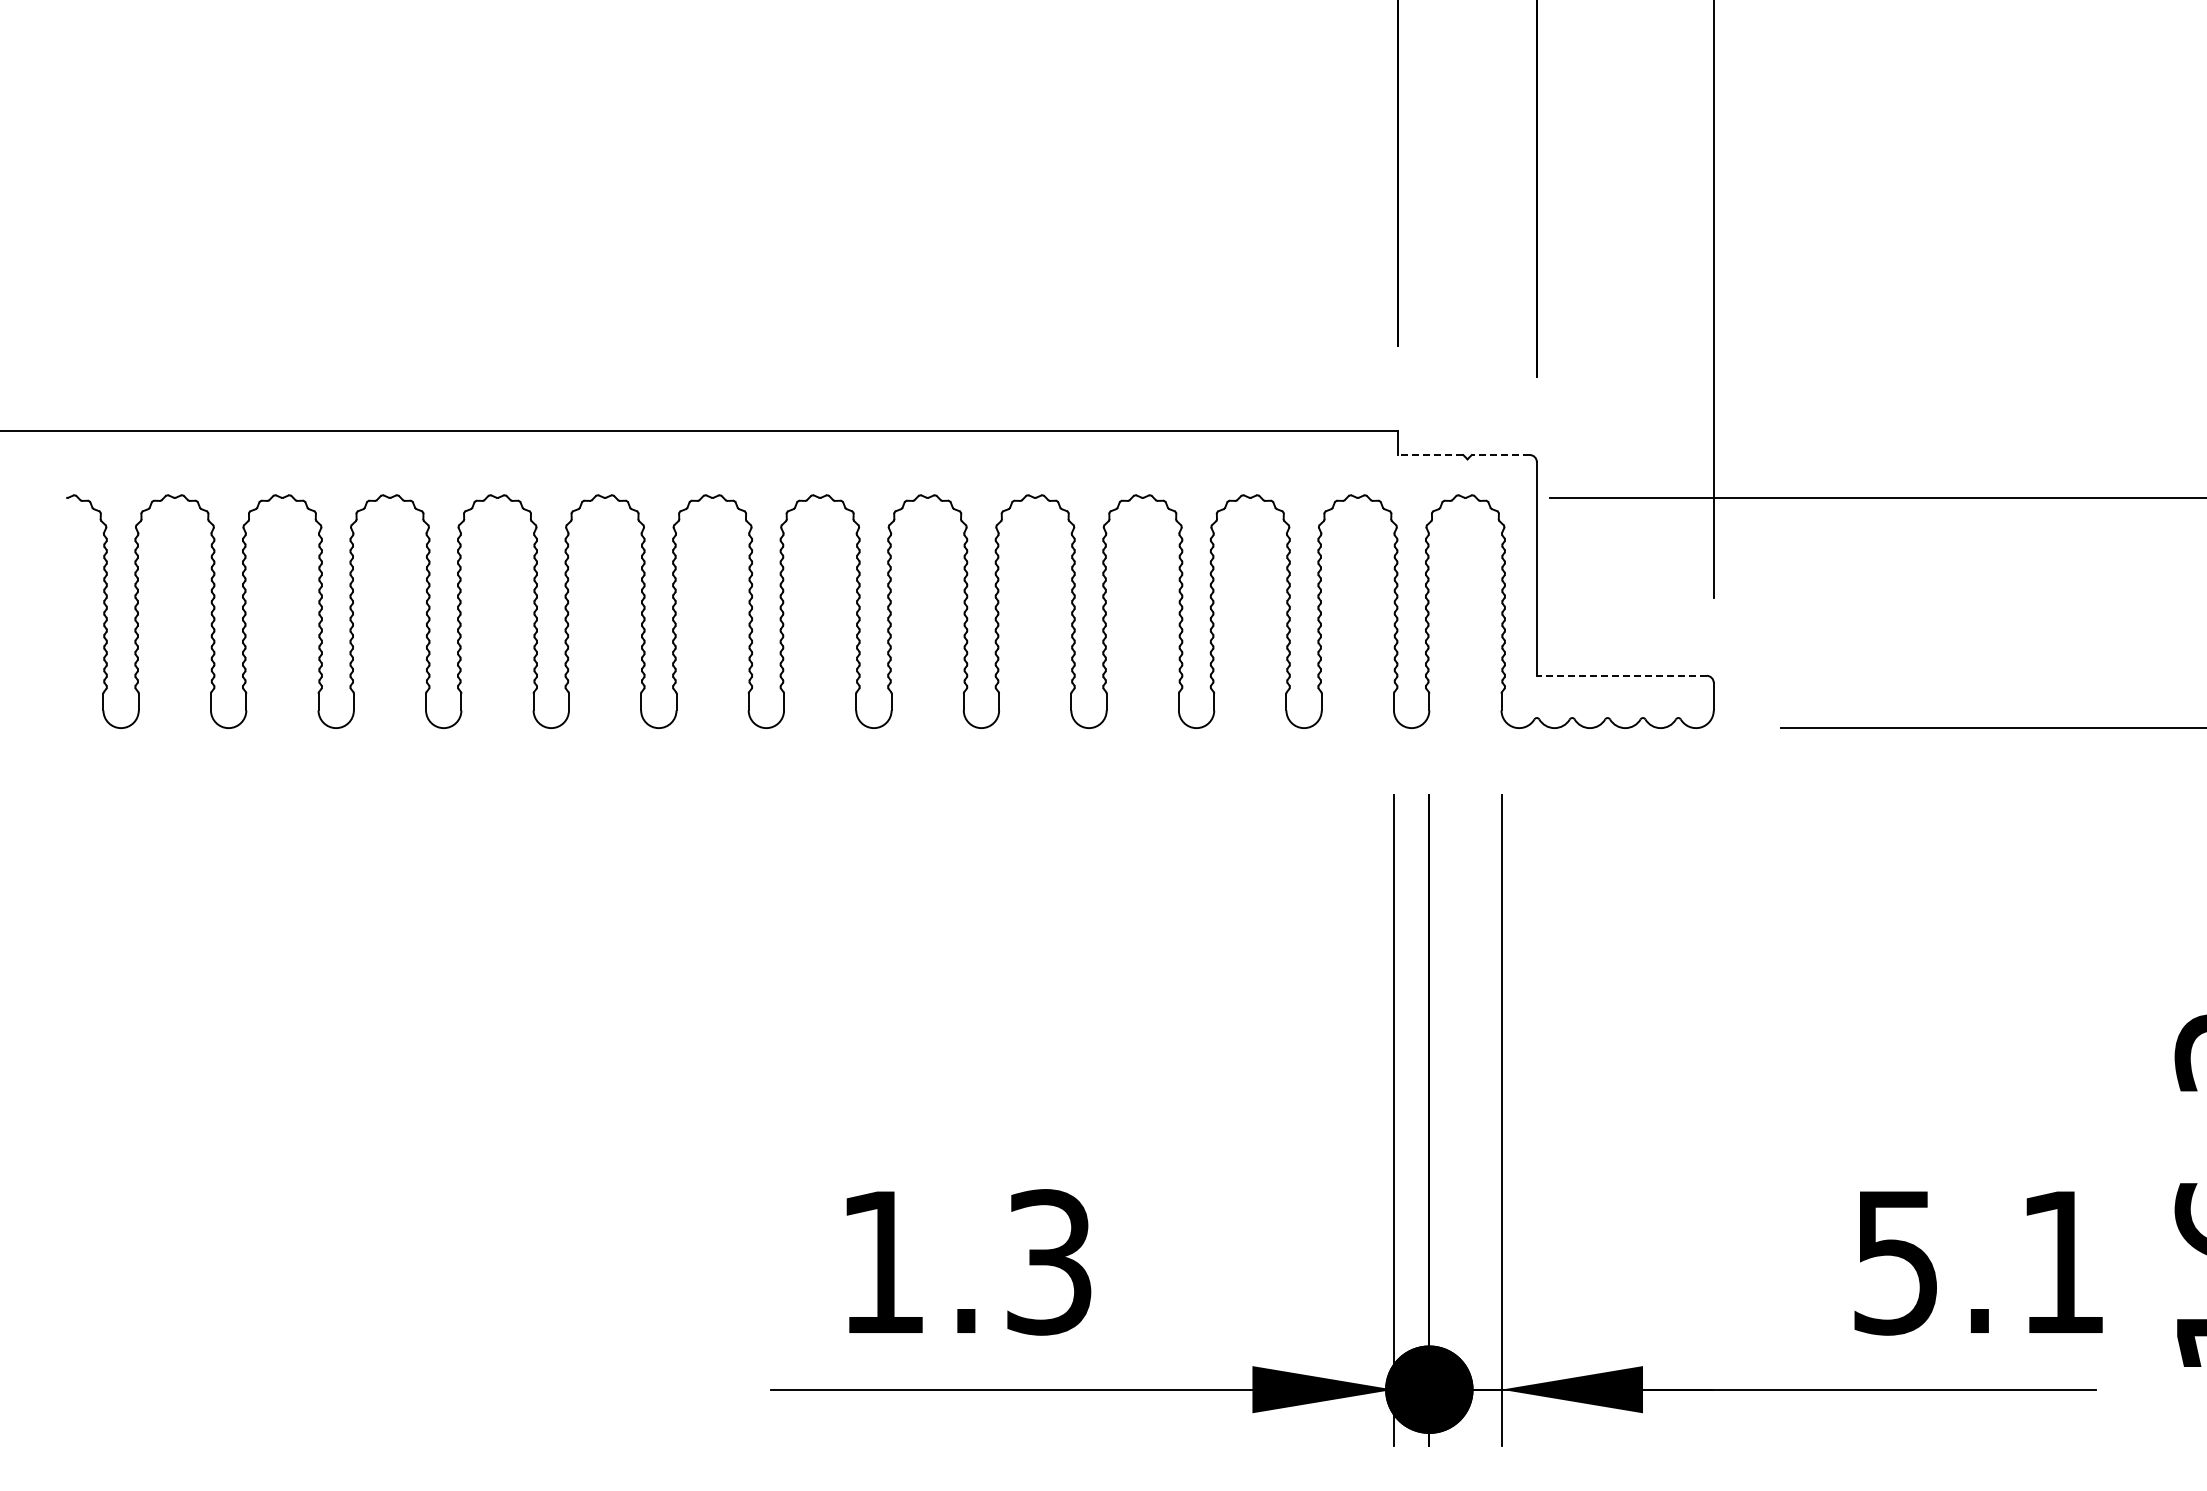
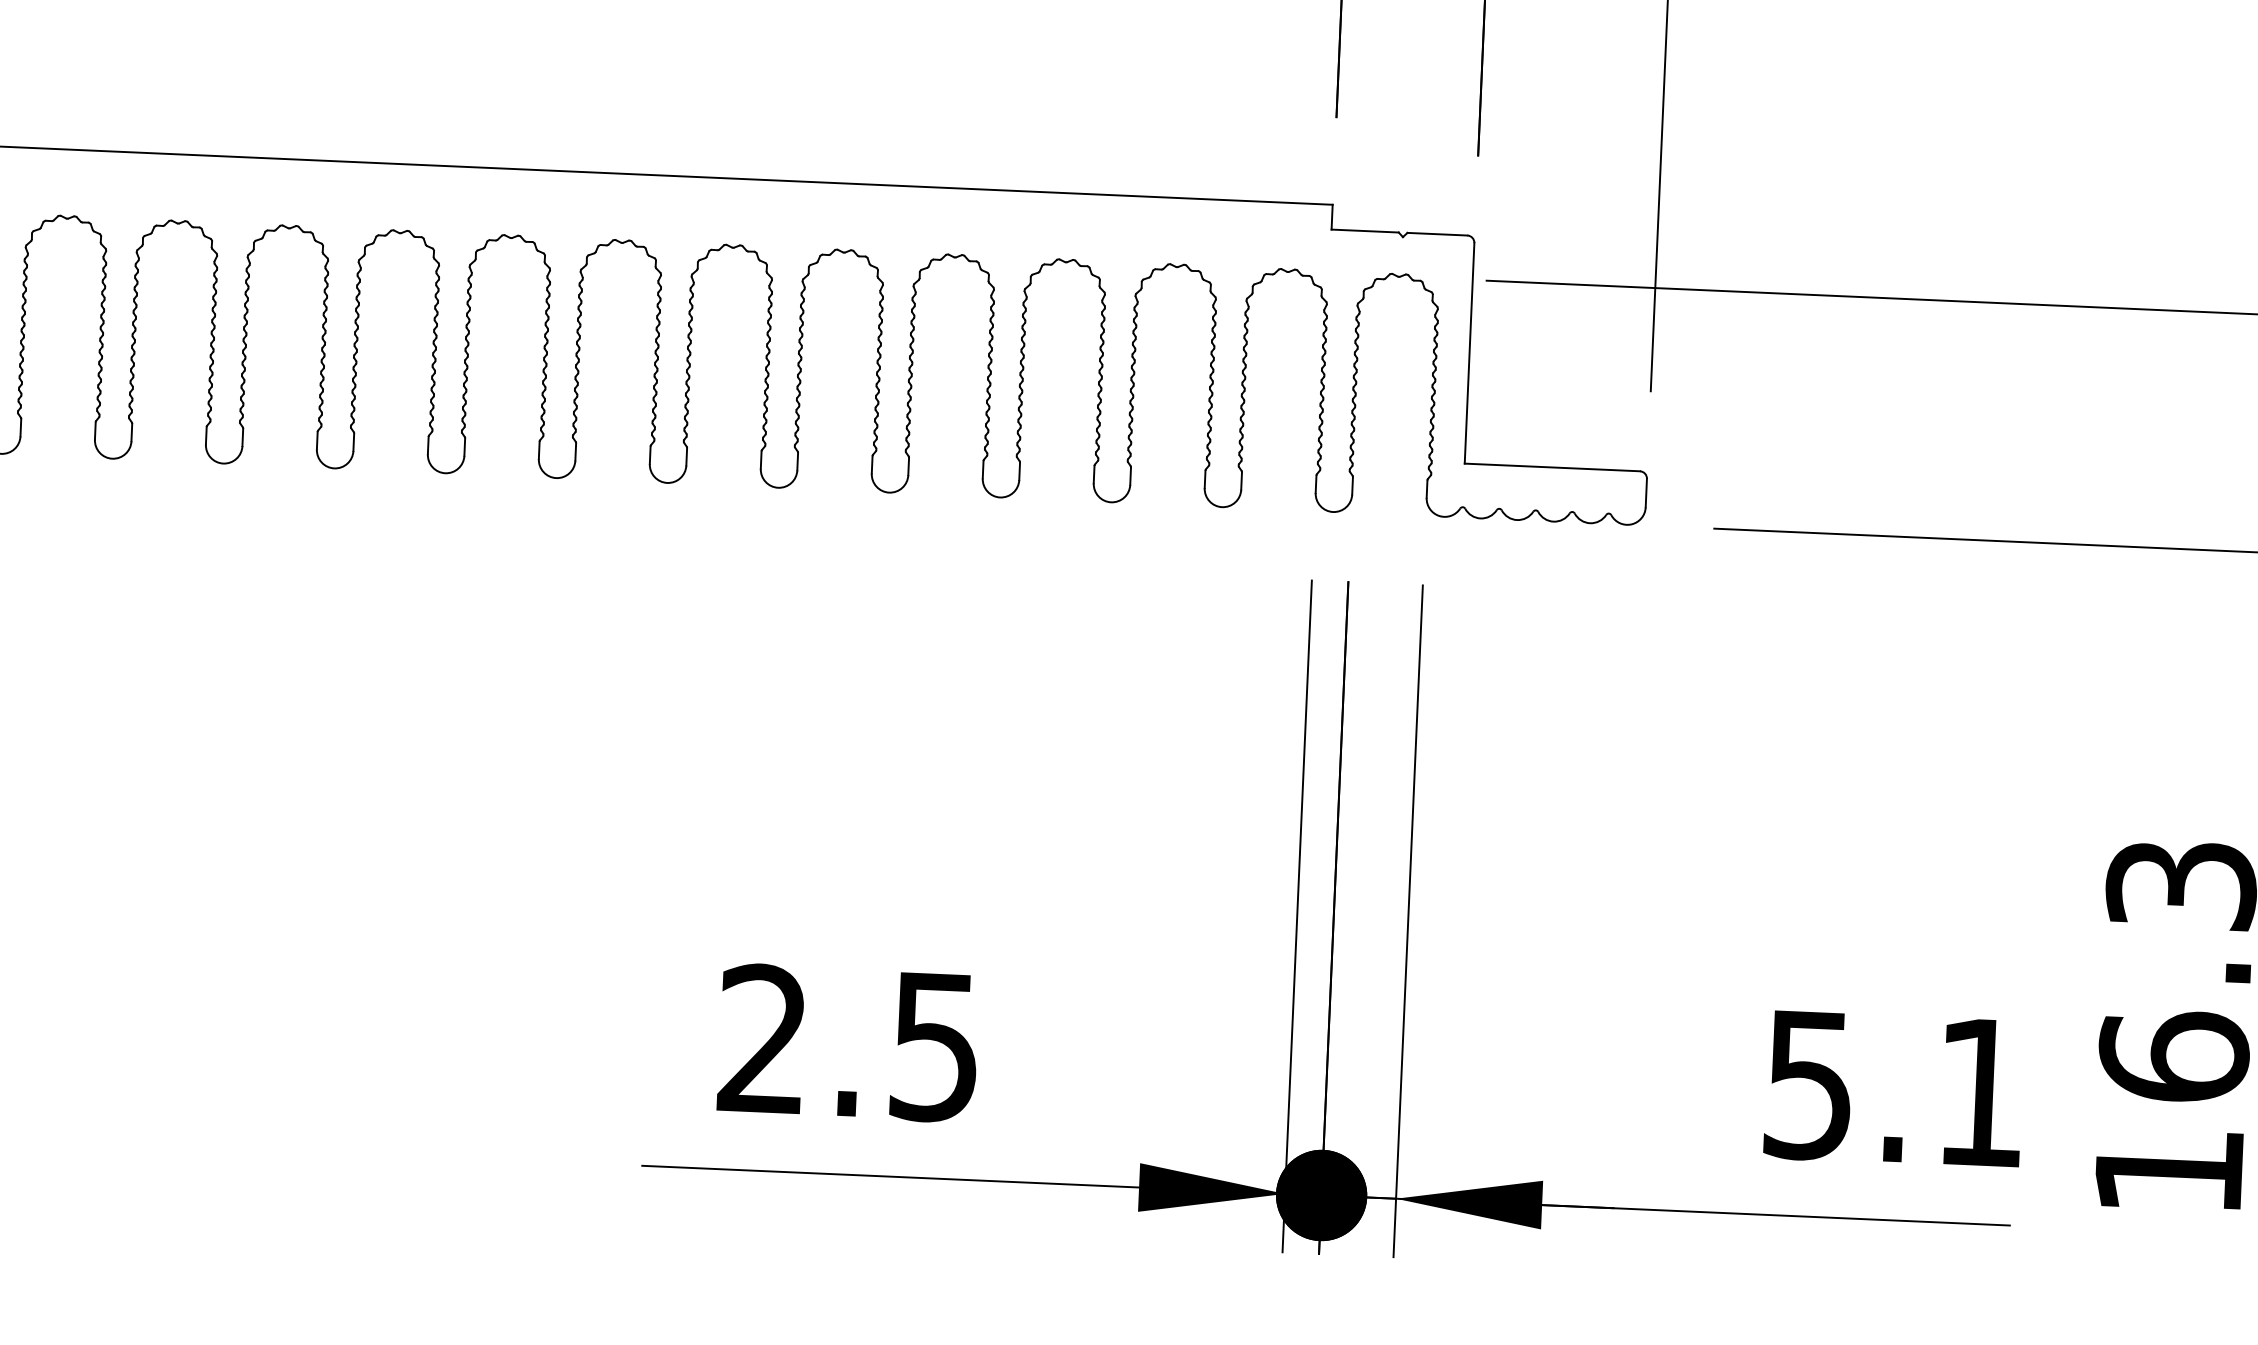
line: (1430, 455) -> (1364, 231), dashed -> solid
line: (1500, 455) -> (1437, 234), dashed -> solid
line: (1621, 675) -> (1552, 467), dashed -> solid
text: (965, 1262) -> (848, 1043), 1.3 -> 2.5

